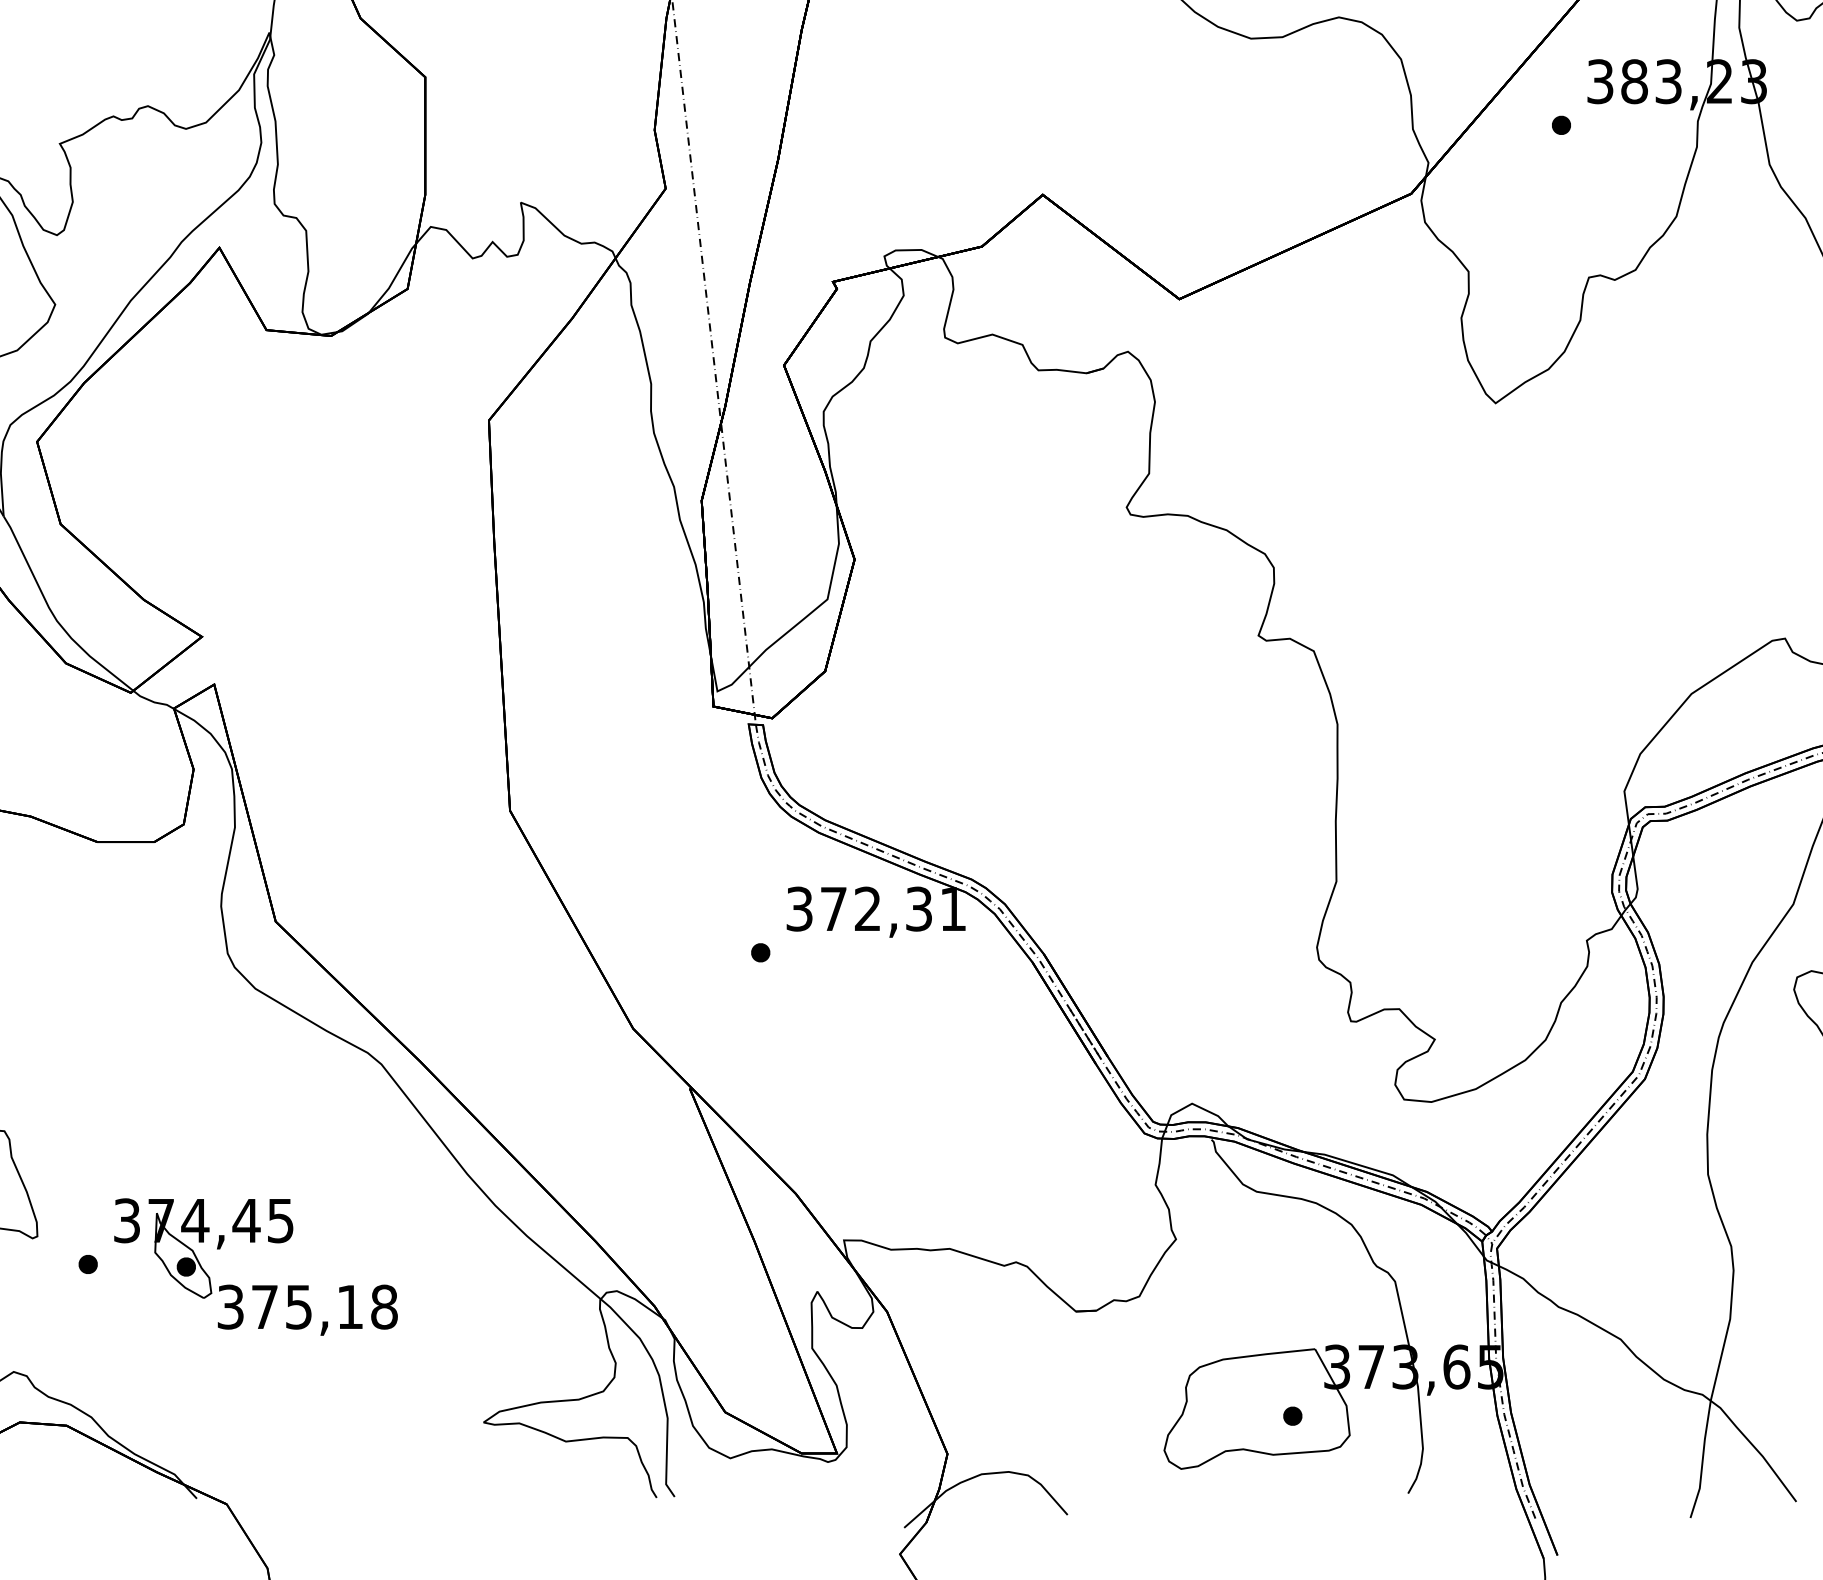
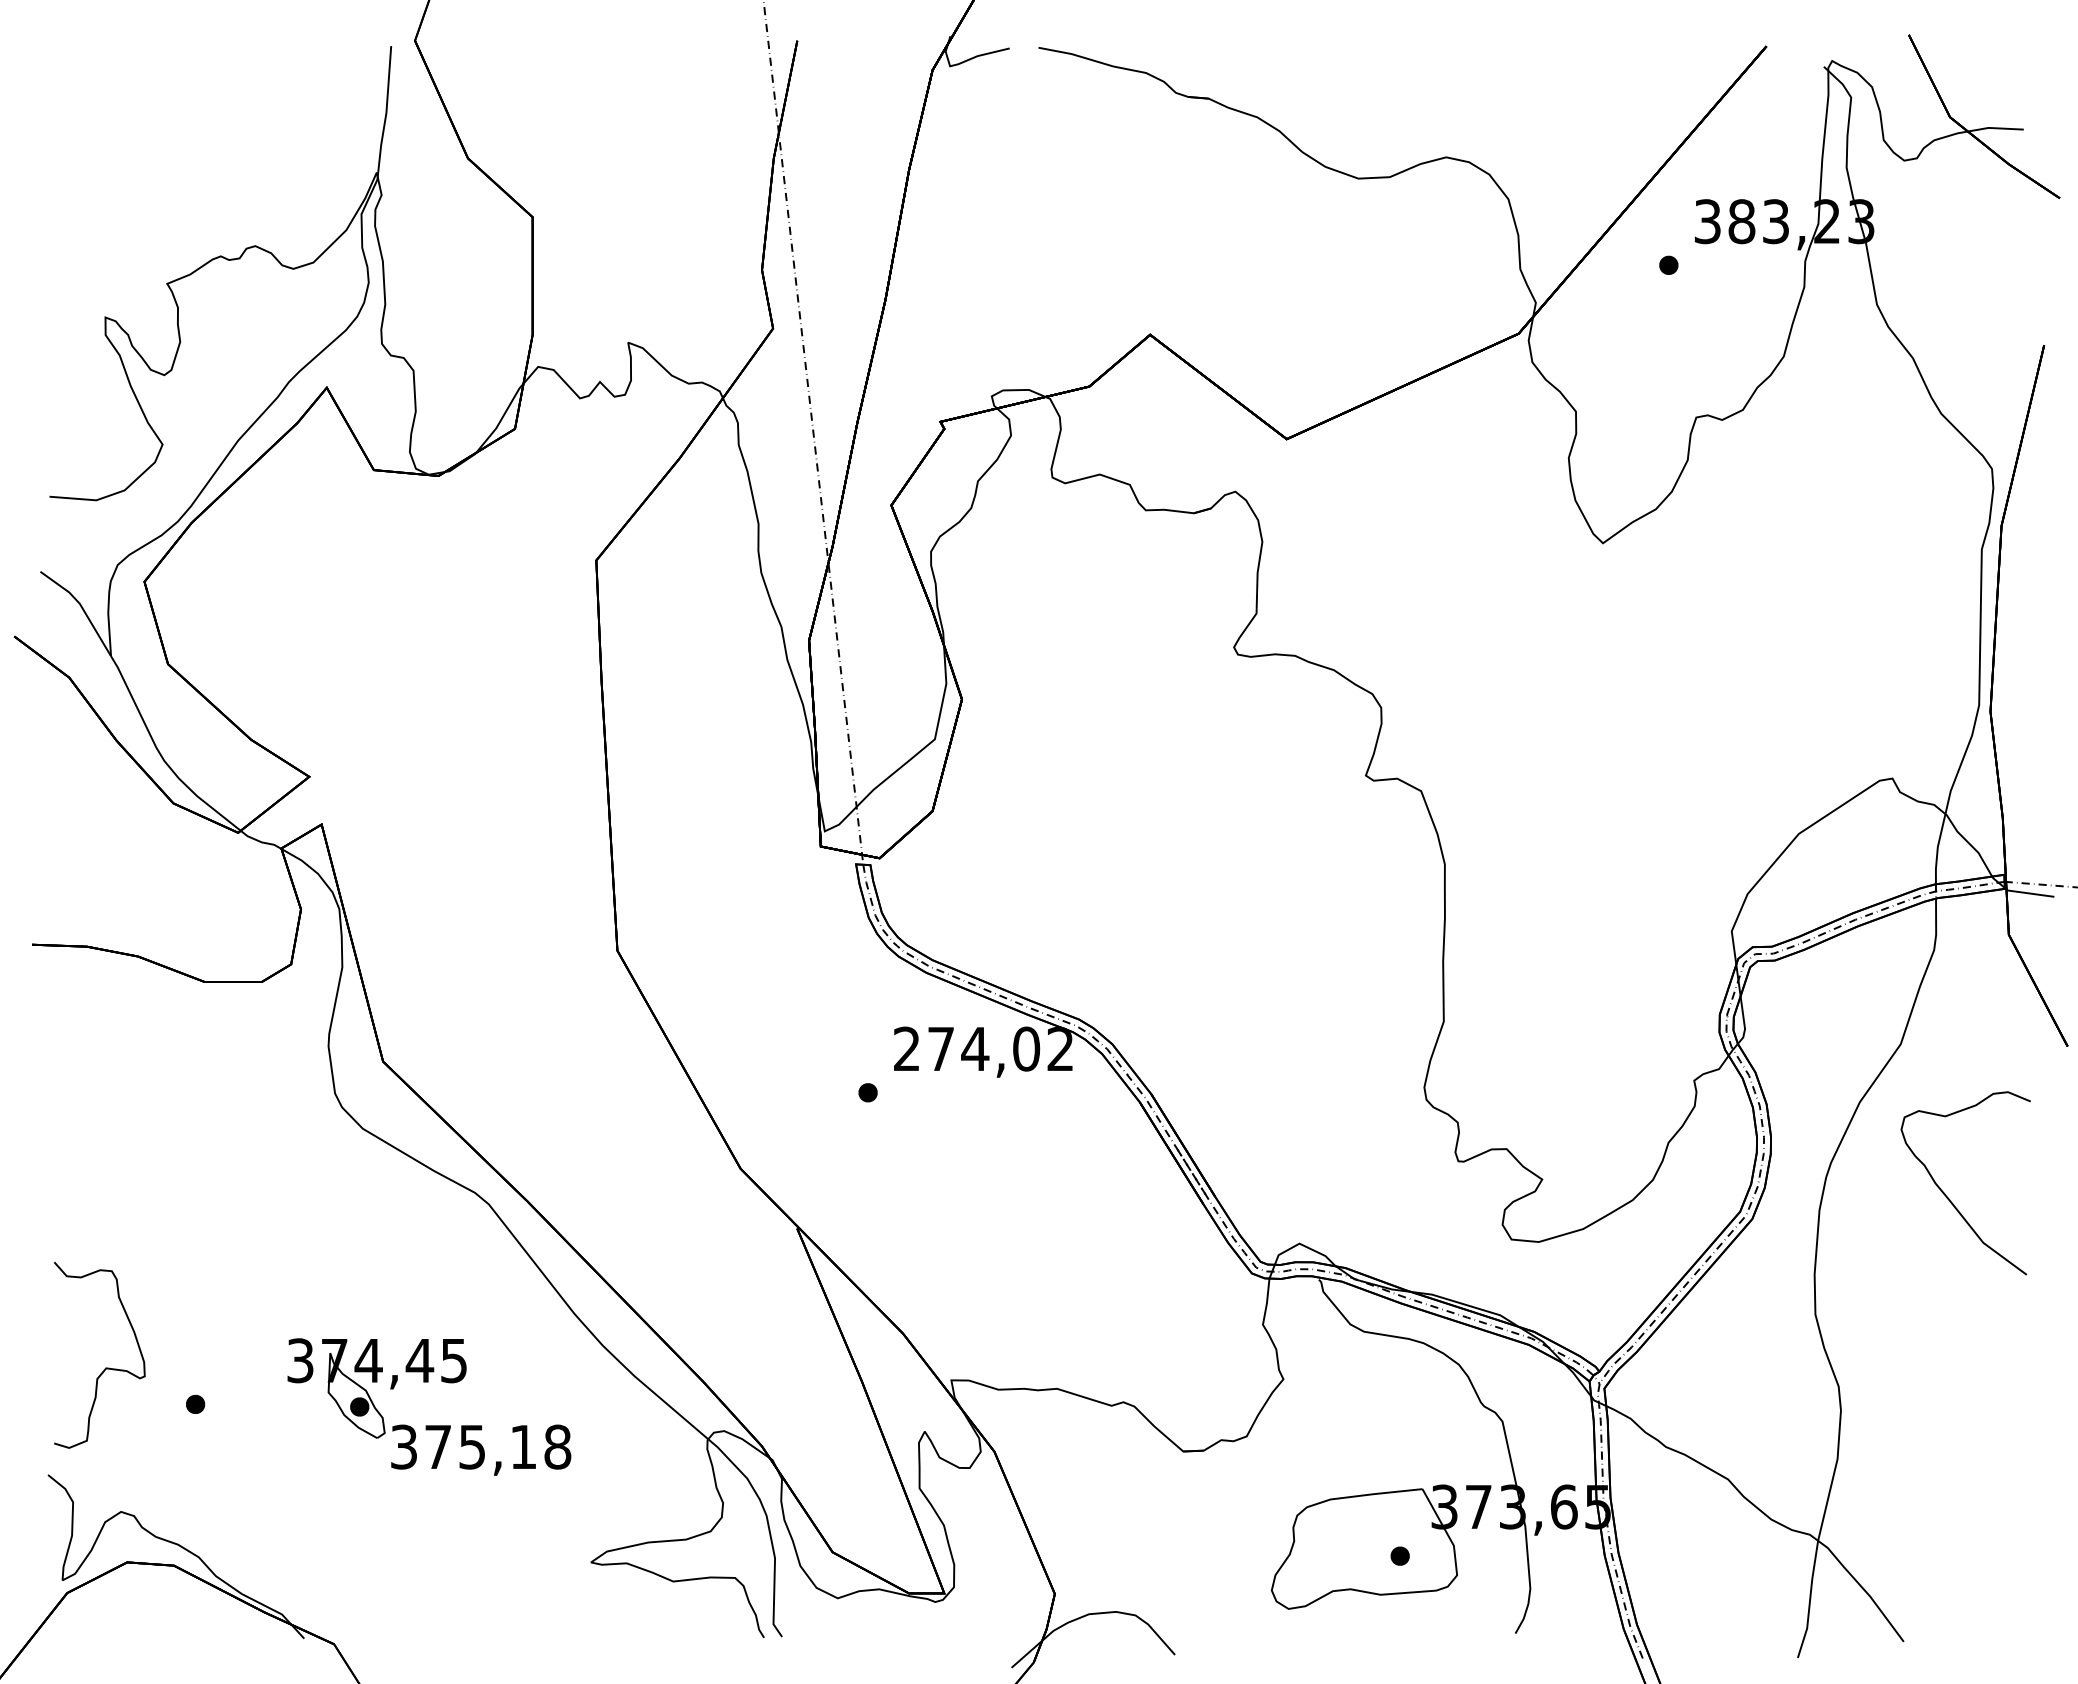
text: (876, 908) -> (983, 1048), 372,31 -> 274,02
part: (256, 1285) -> (429, 1425), moved

